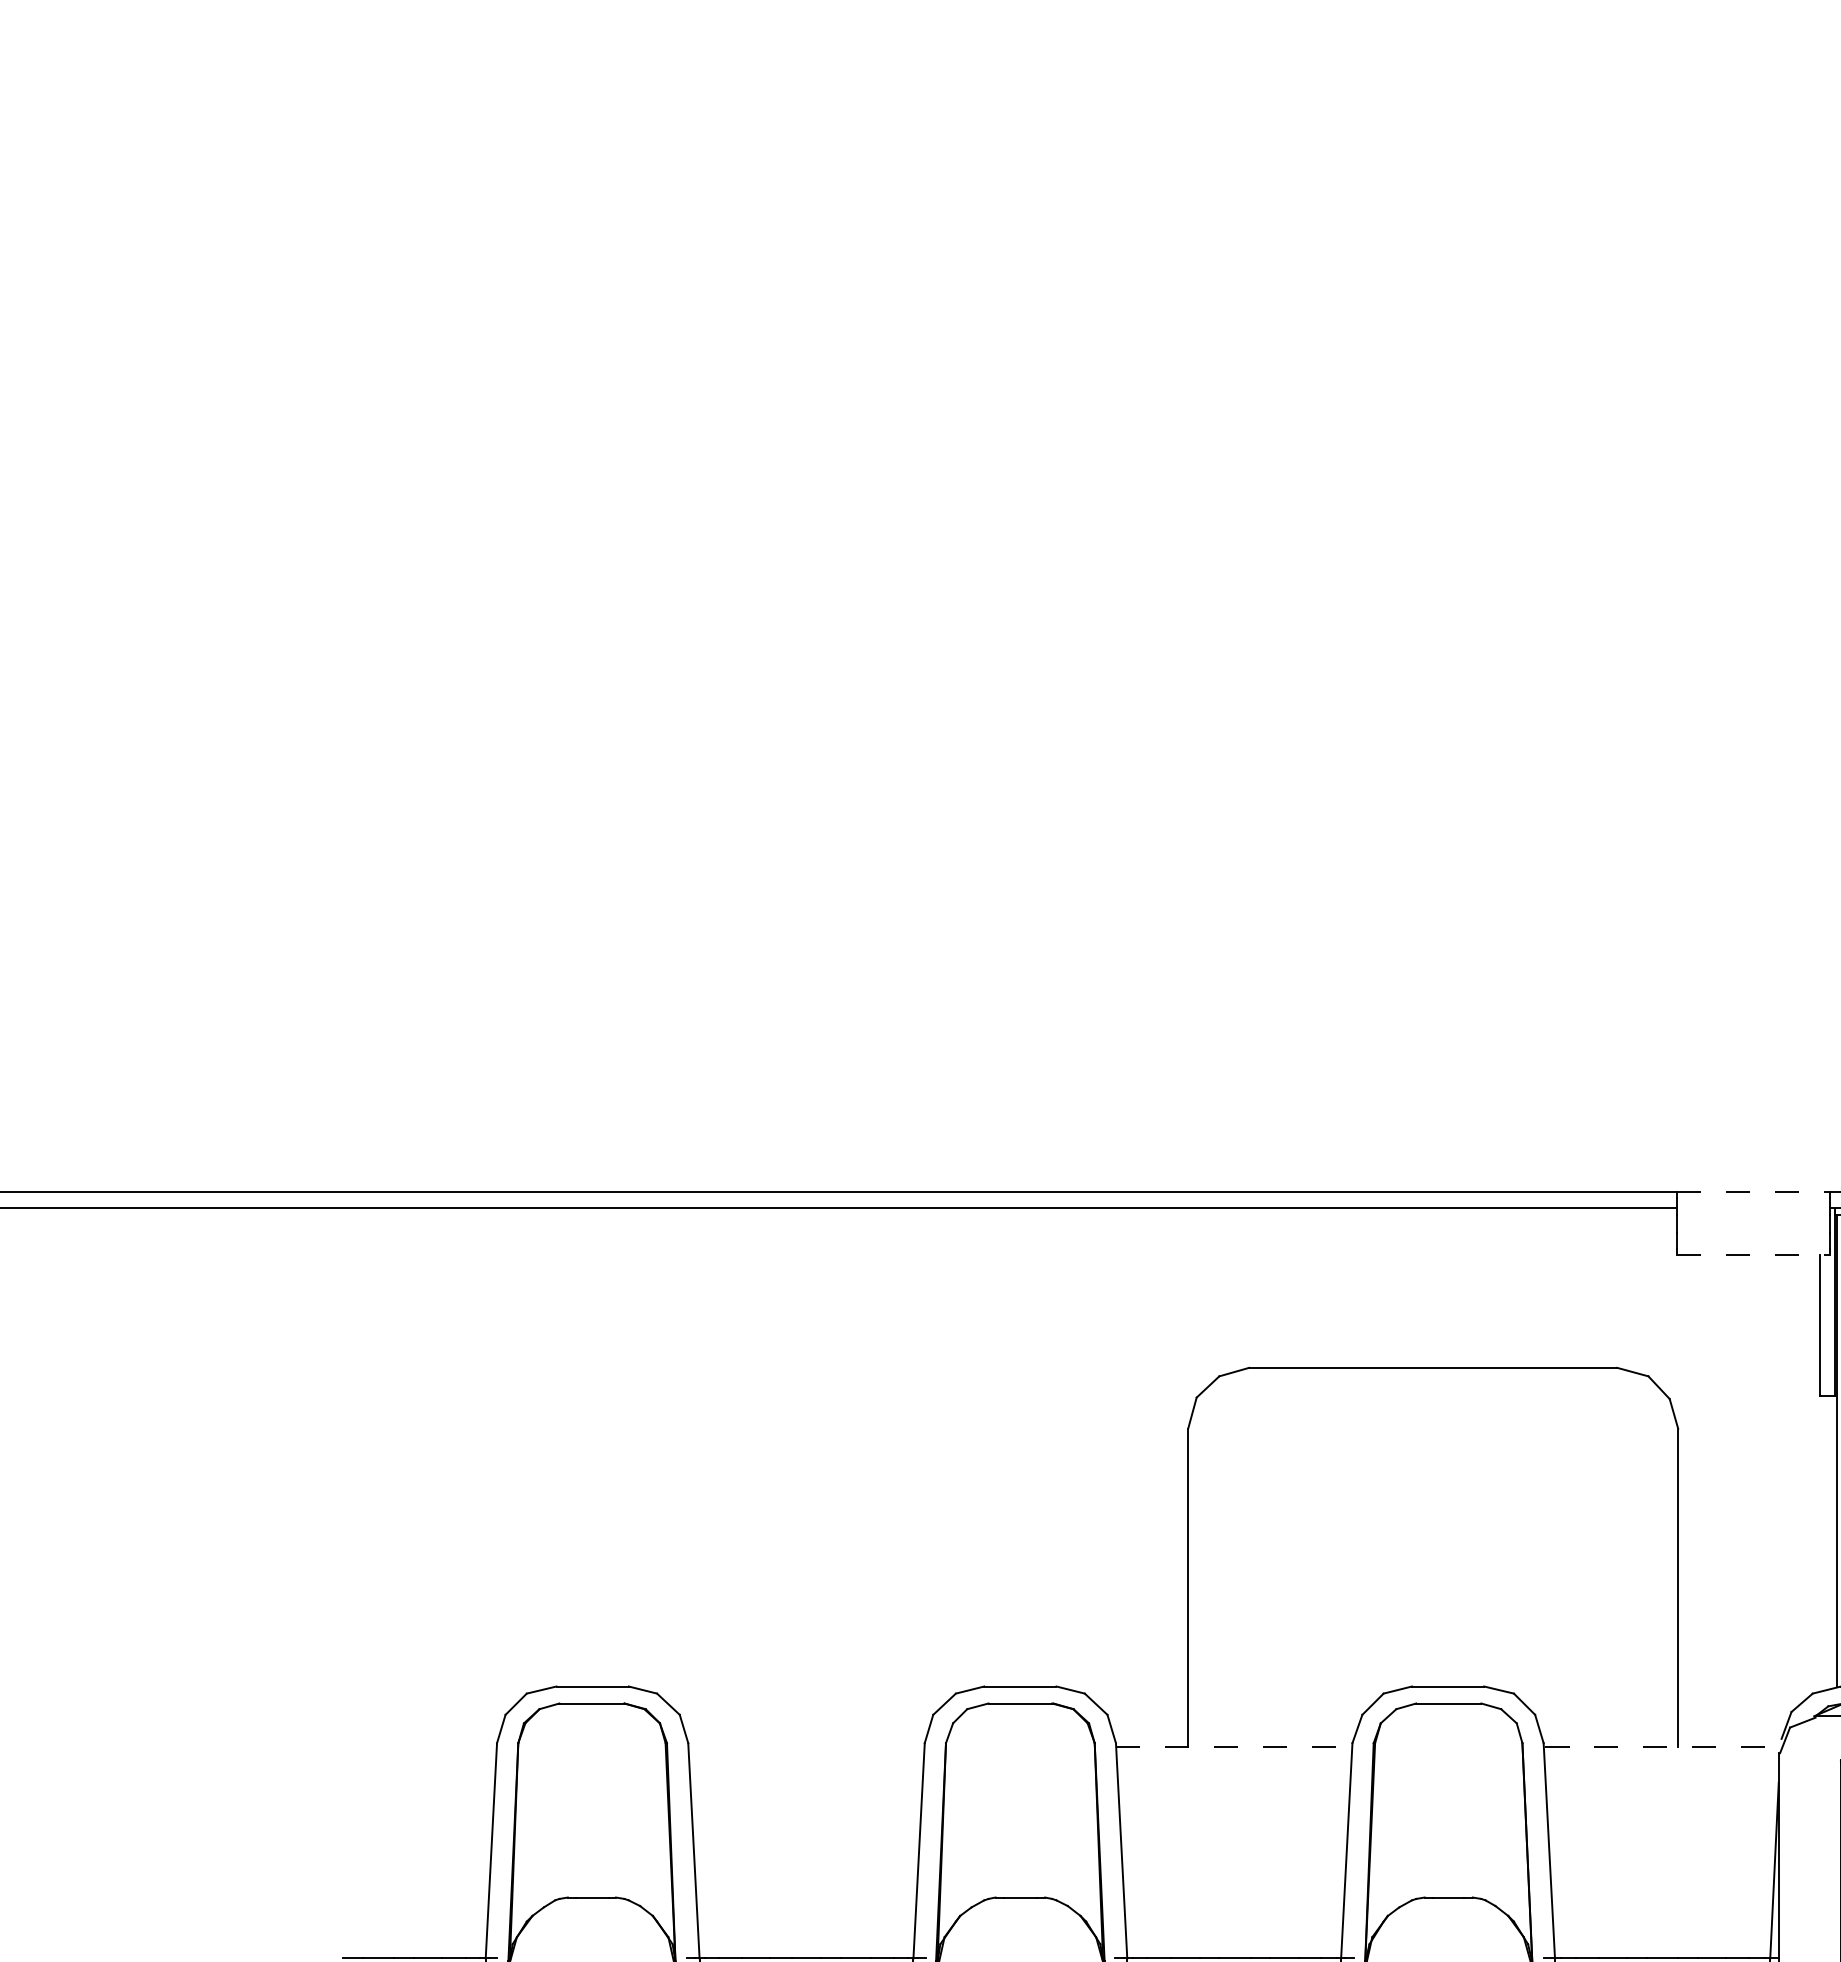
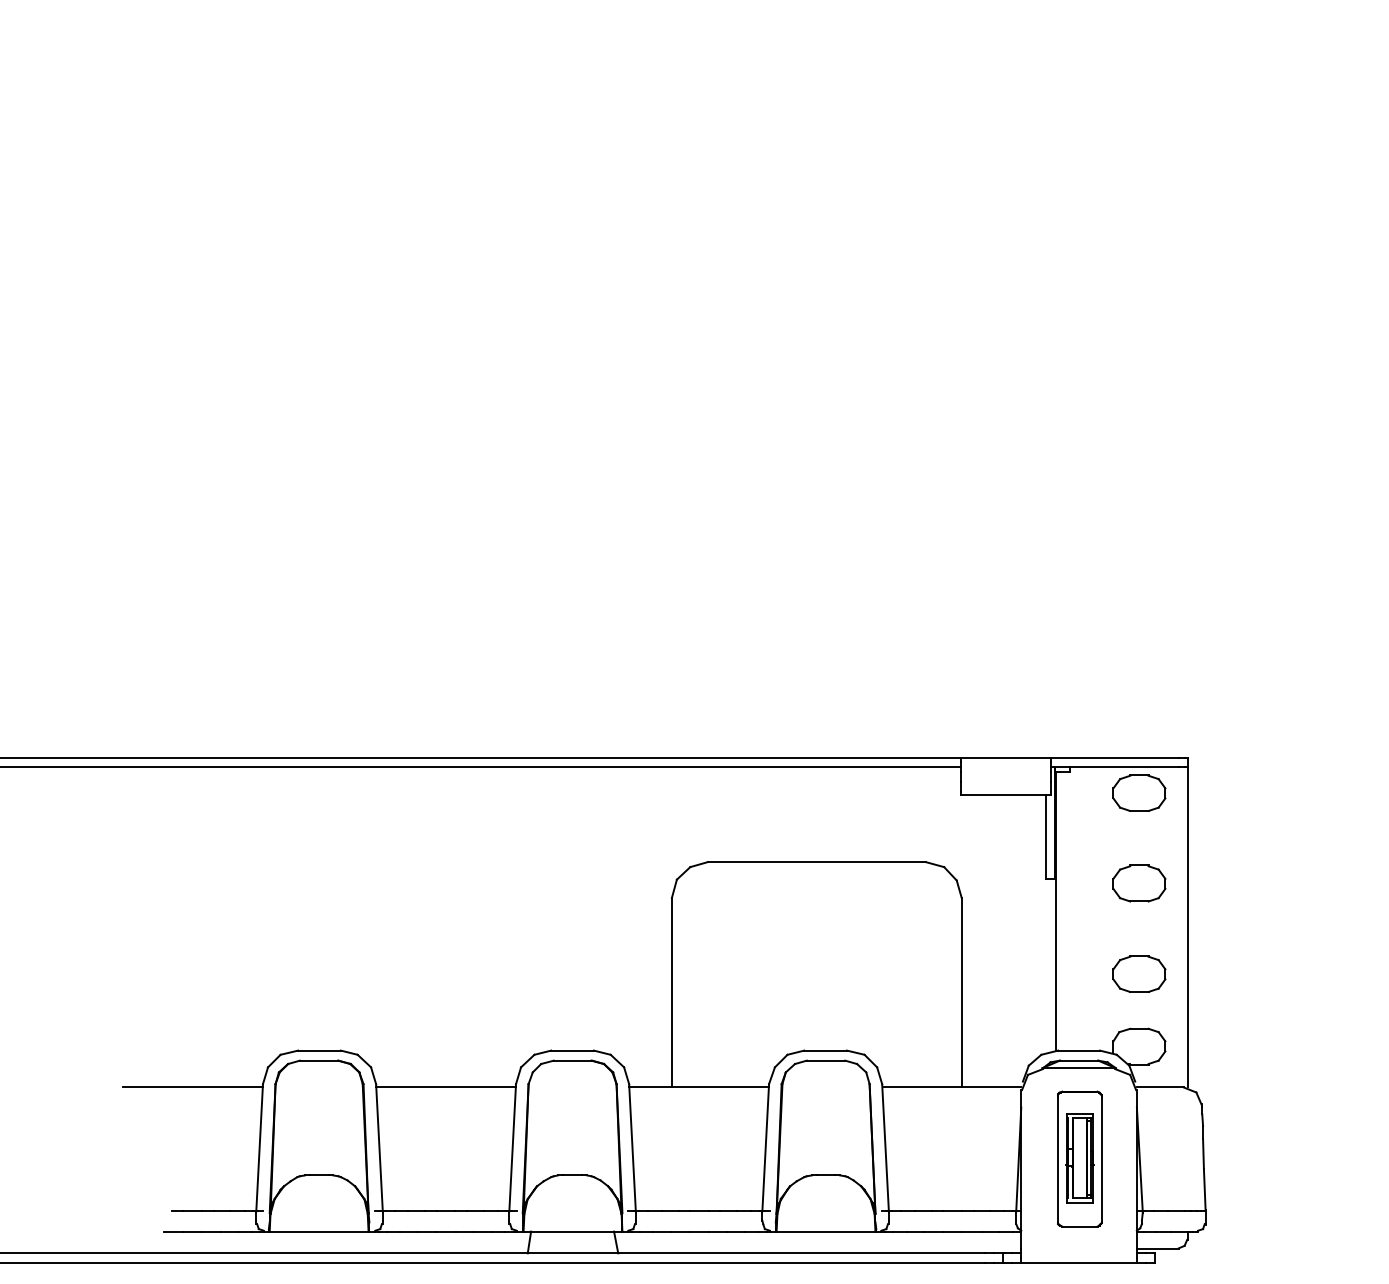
line: (1753, 1192) -> (1006, 758), dashed -> solid
line: (1753, 1255) -> (1006, 795), dashed -> solid
line: (377, 1747) -> (192, 1086), added
line: (807, 1747) -> (446, 1086), added
line: (1234, 1747) -> (699, 1086), dashed -> solid
line: (1662, 1747) -> (952, 1086), dashed -> solid

